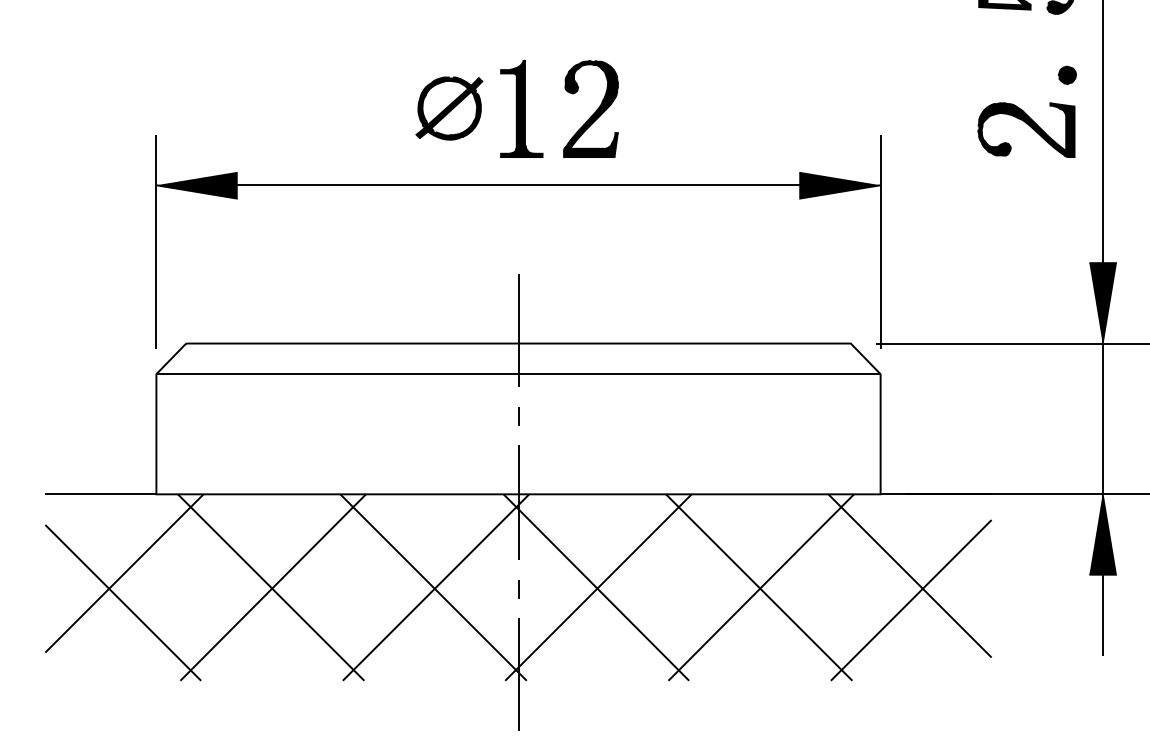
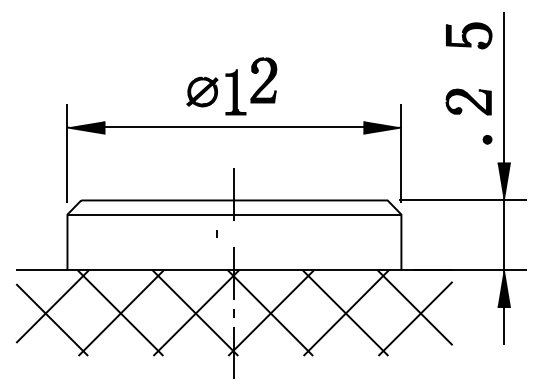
part: (1067, 74) -> (487, 139), moved
part: (590, 109) -> (263, 80), moved
line: (516, 415) -> (216, 233), moved

